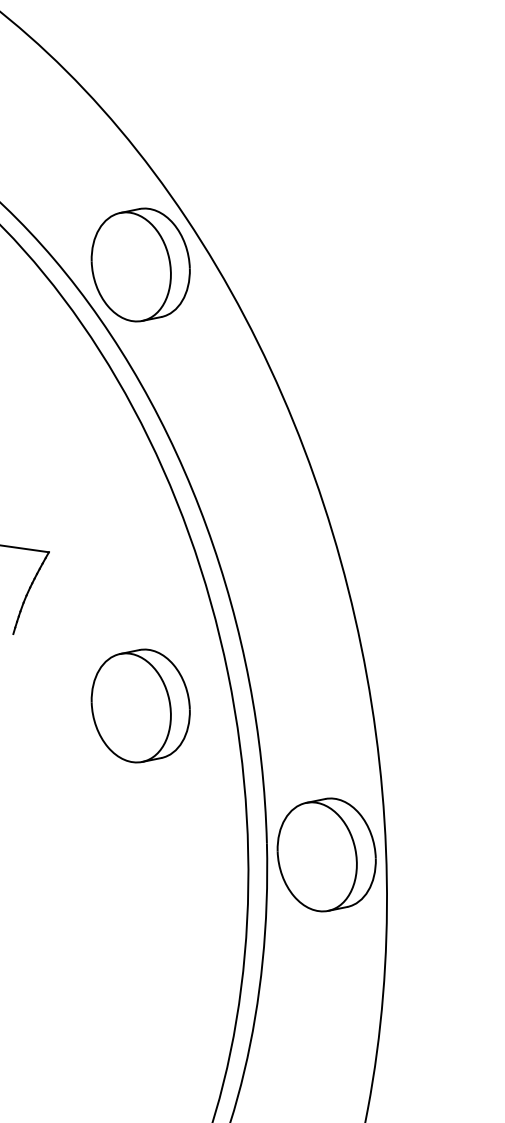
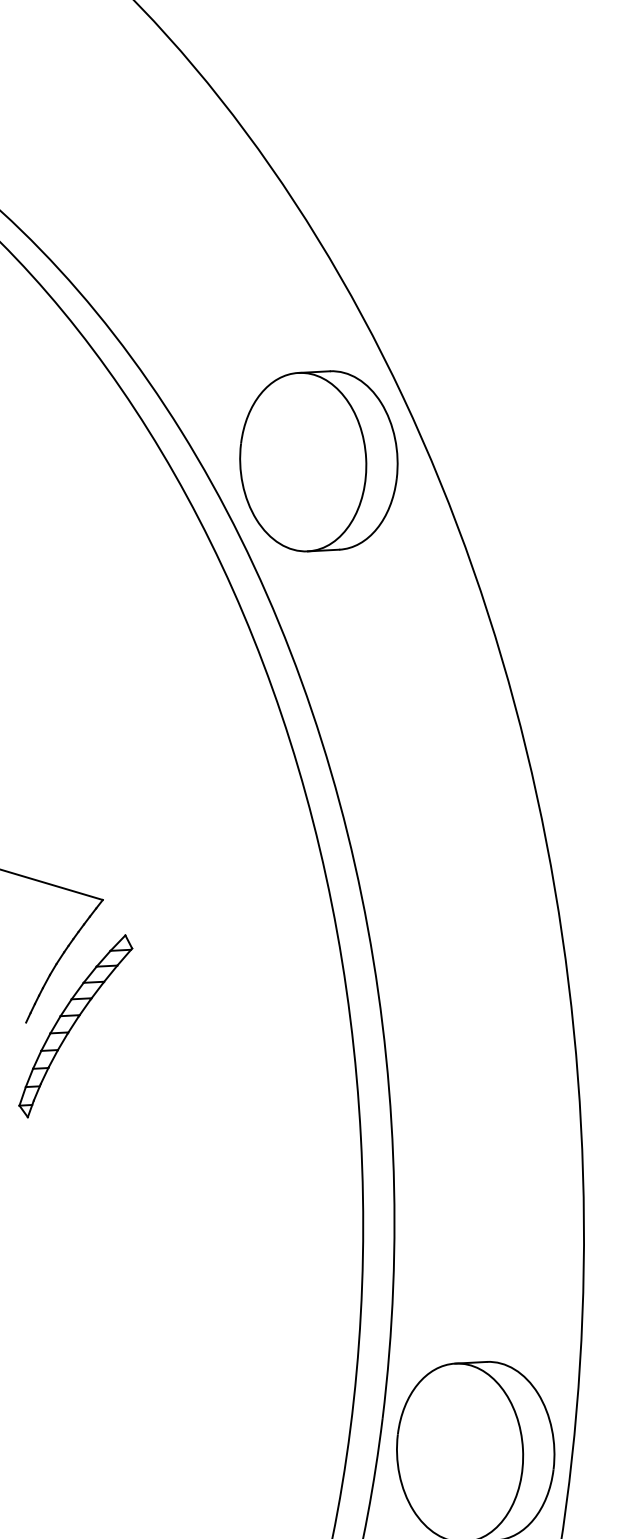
part: (43, 631) -> (75, 1025), added
part: (140, 705) -> (212, 1167), removed

